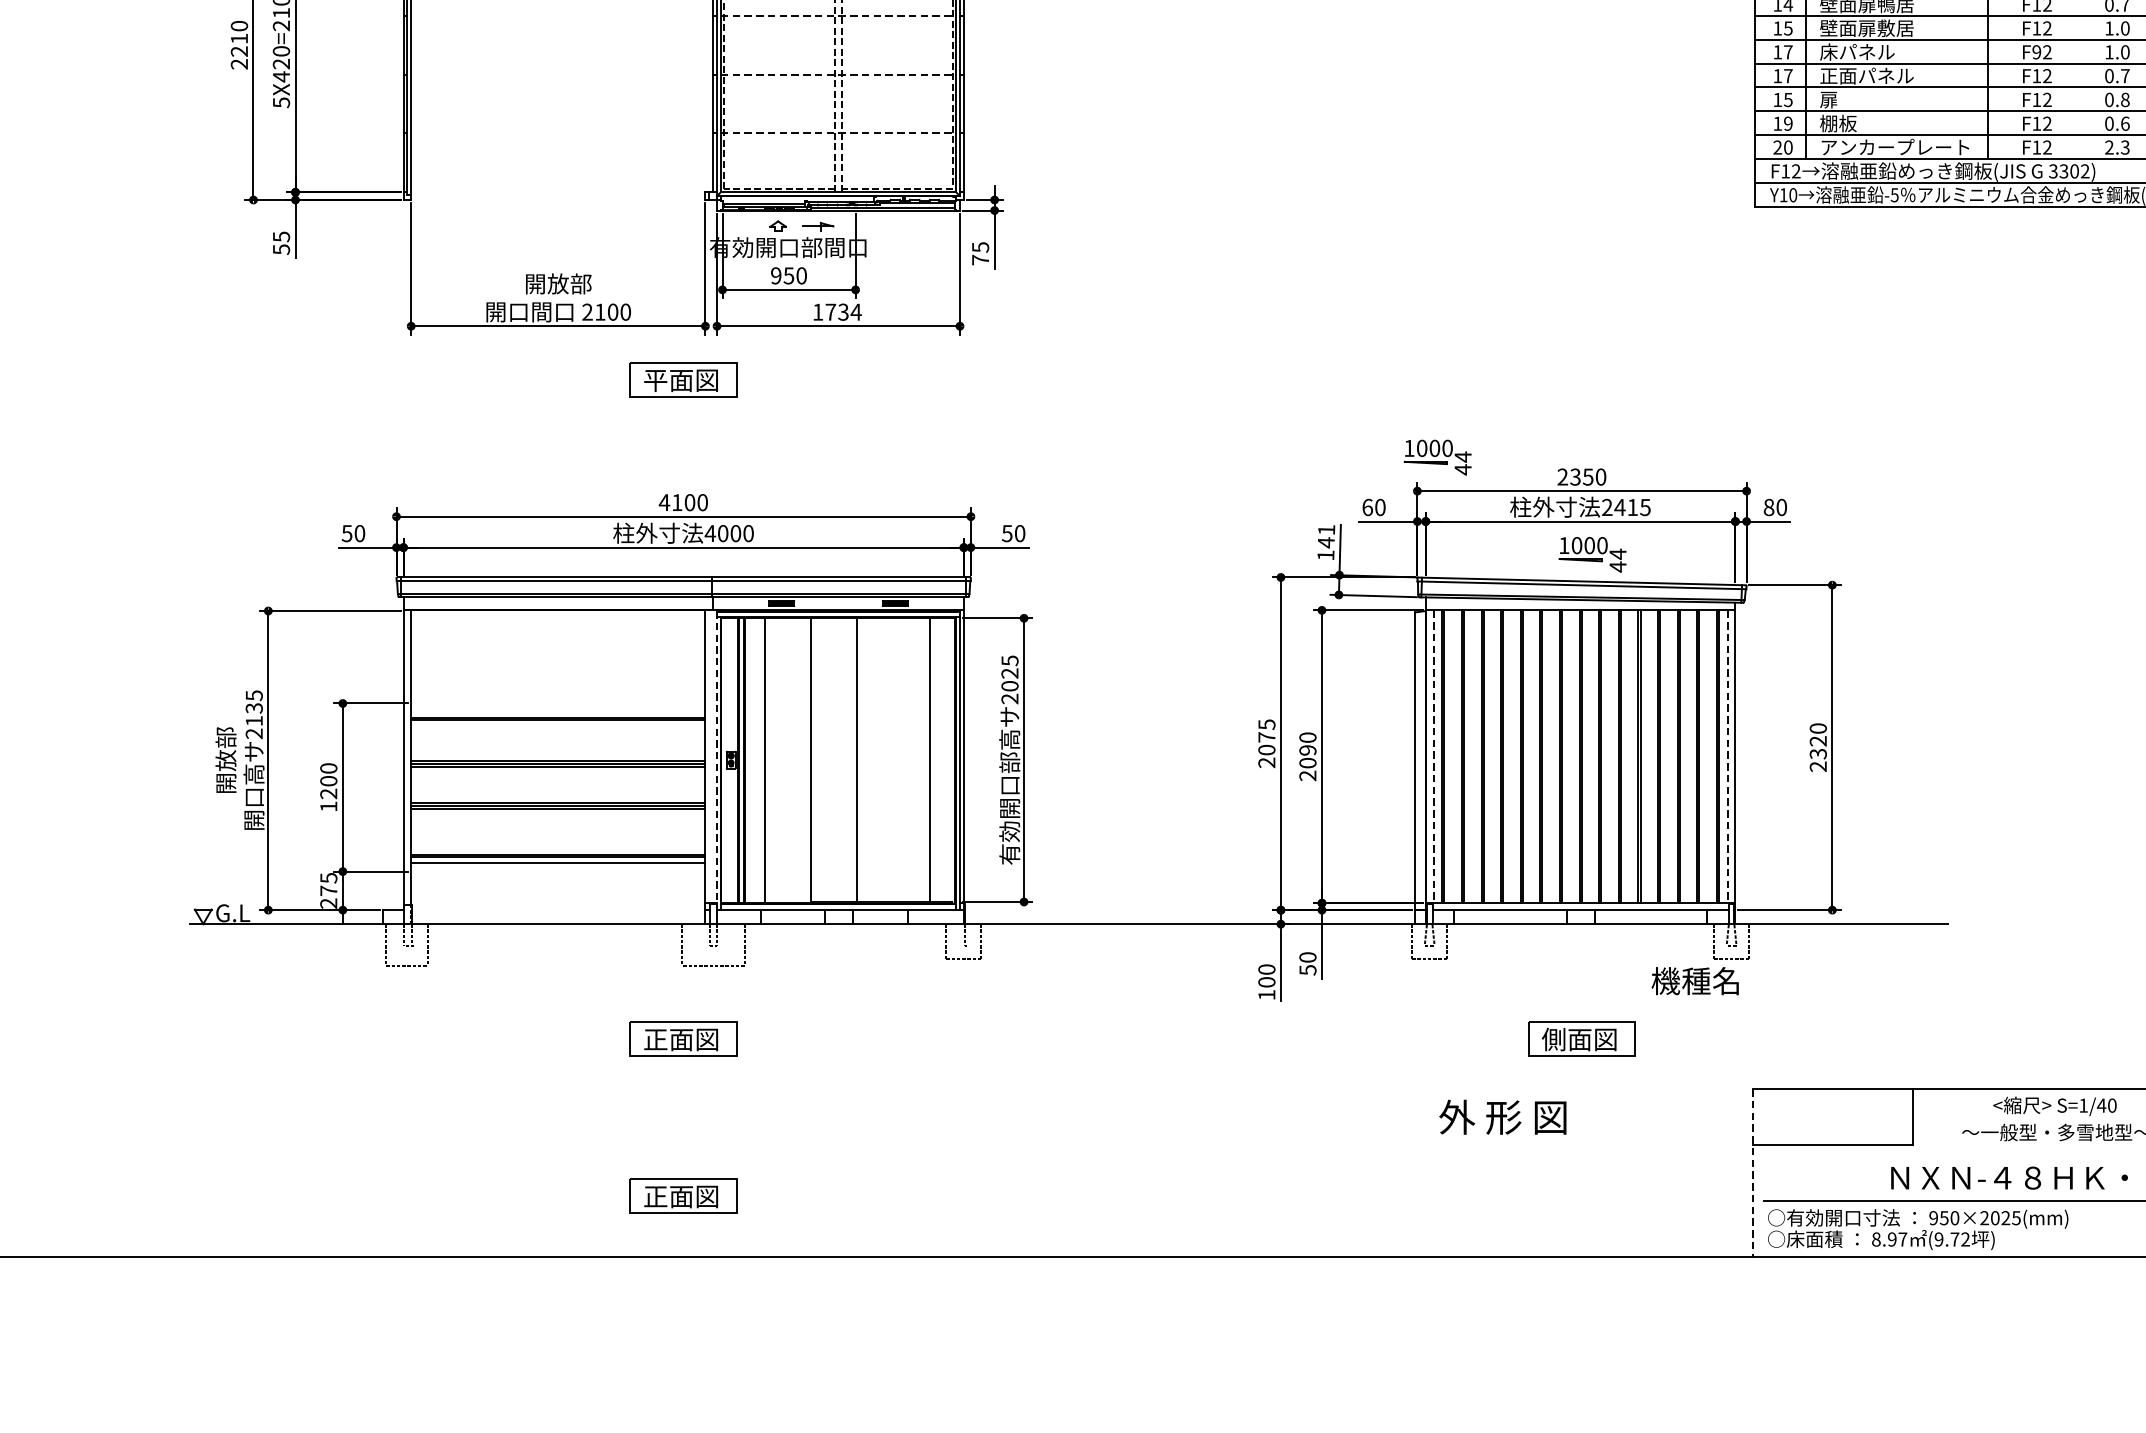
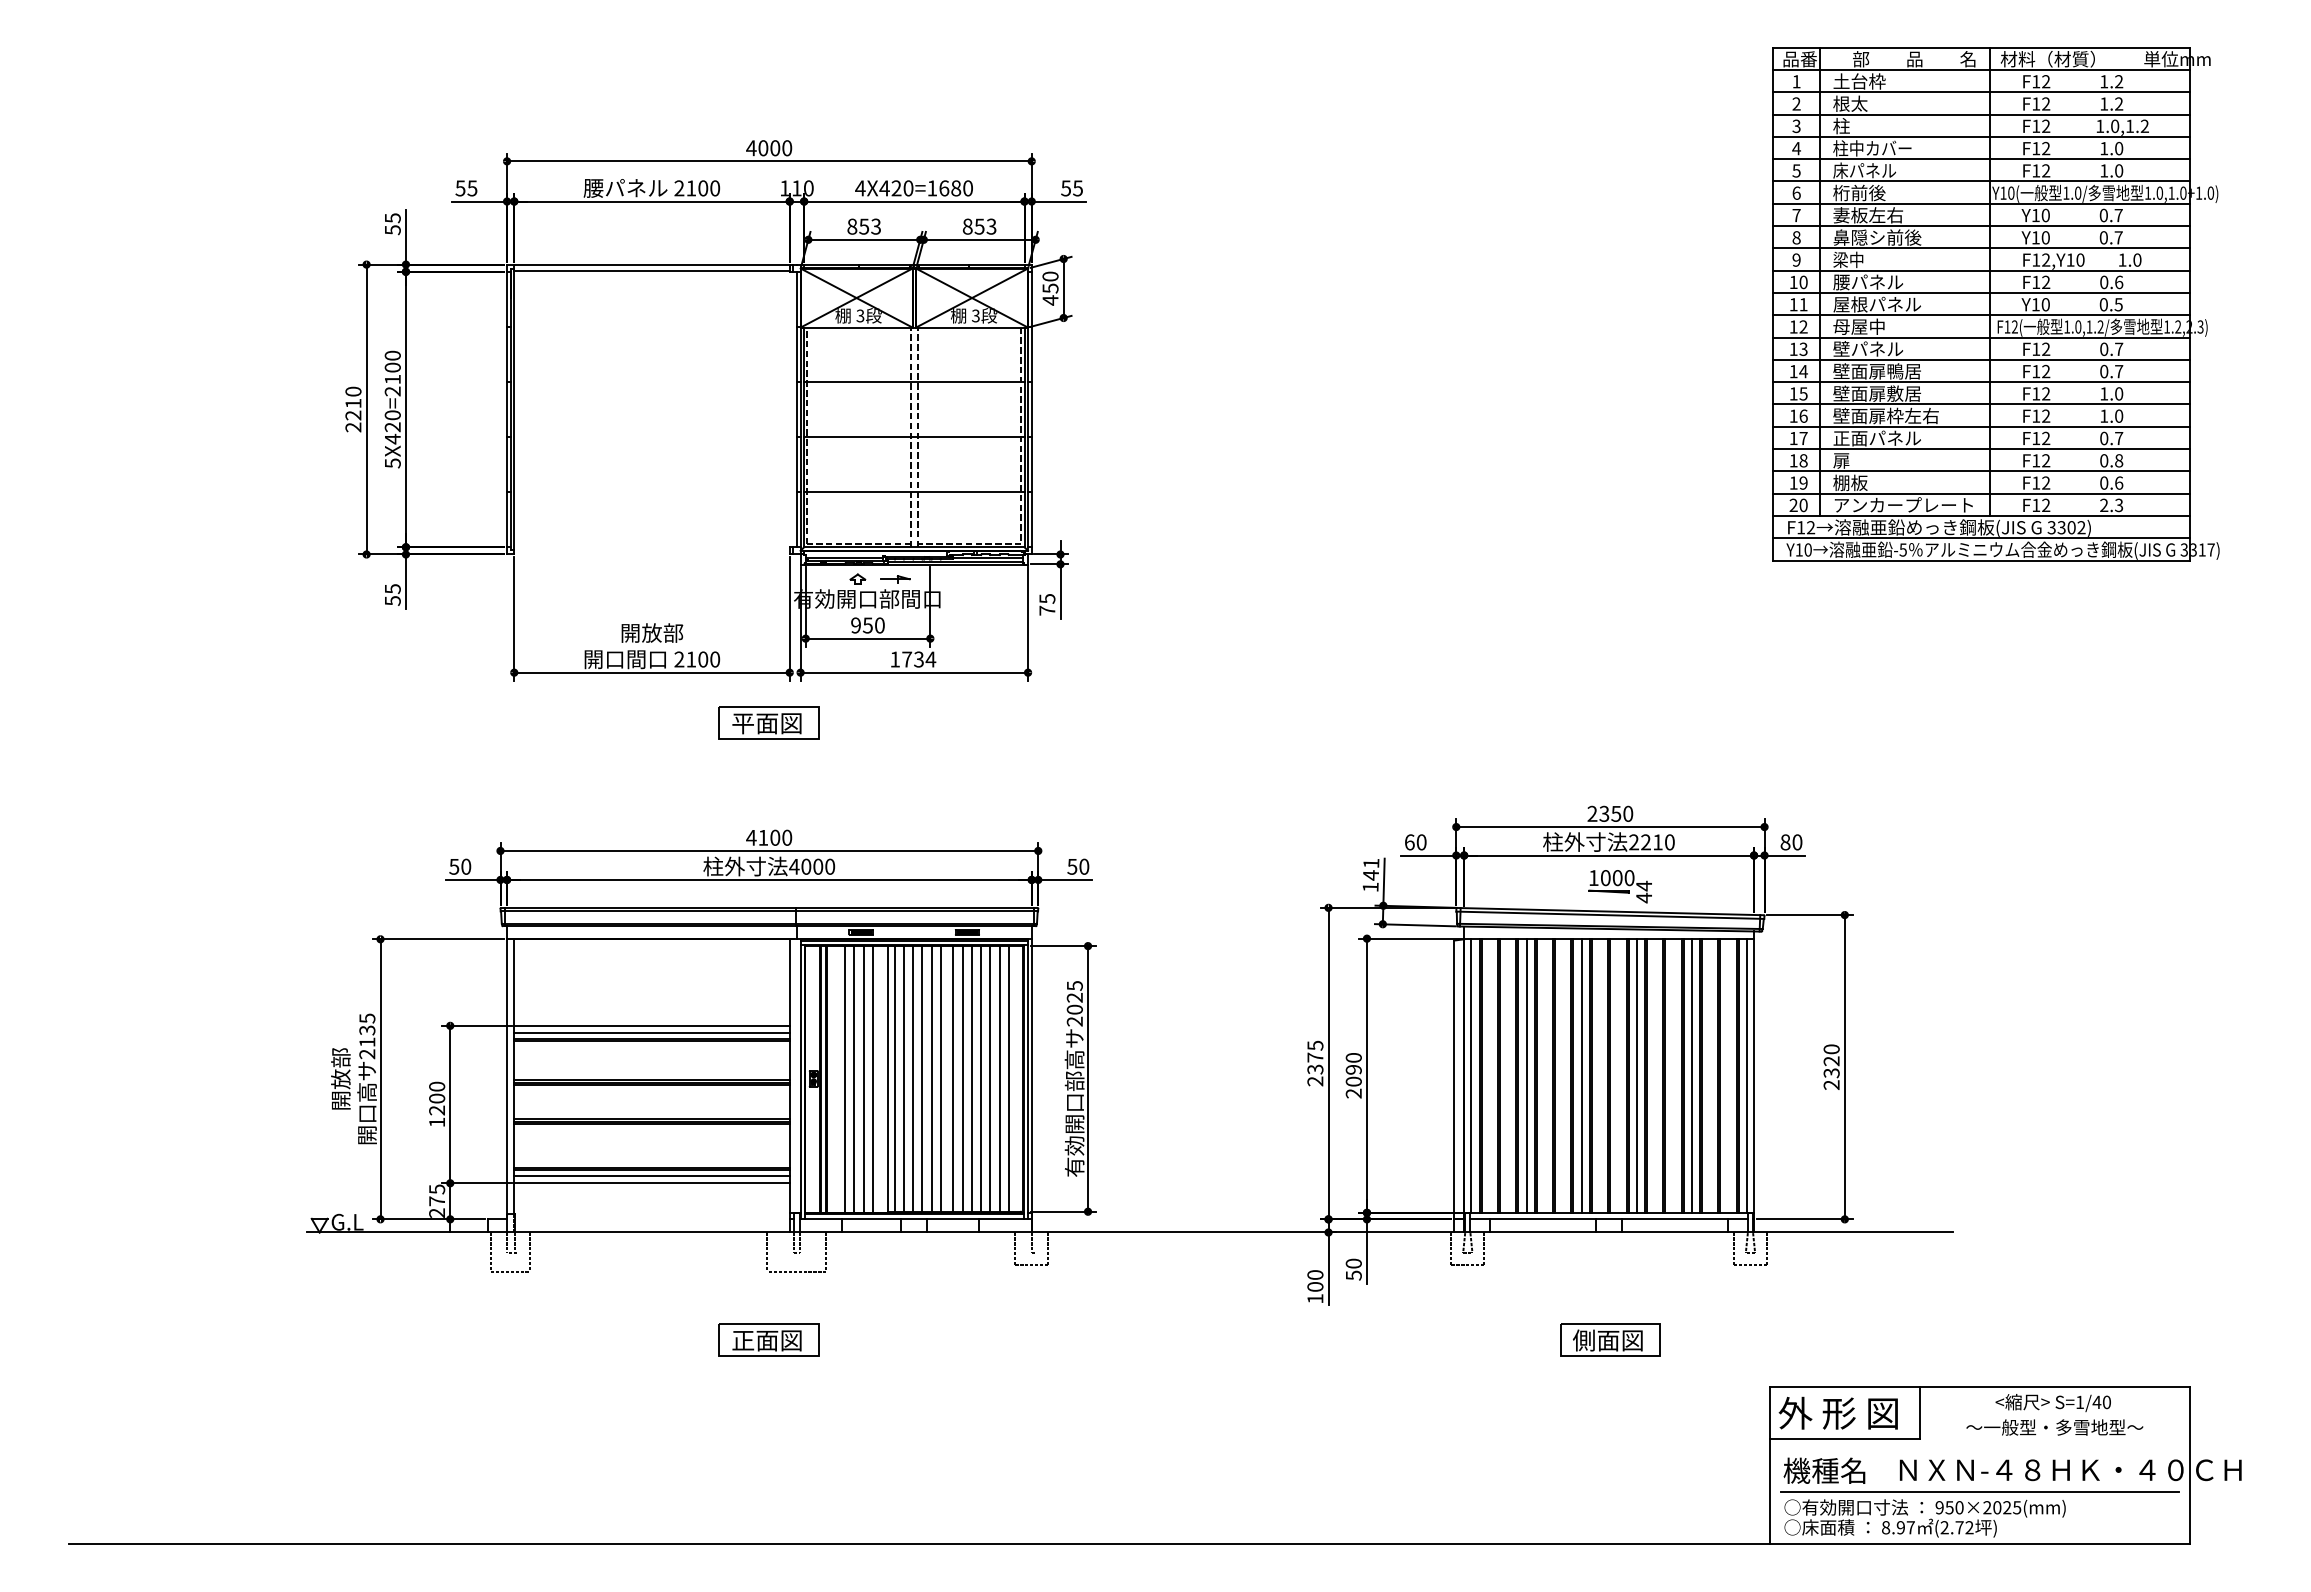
line: (838, 16) -> (914, 382), dashed -> solid
text: (1788, 51) -> (1803, 415), 17 -> 16
text: (1875, 51) -> (1885, 415), 床パネル -> 壁面扉枠左右
text: (2037, 51) -> (2036, 415), F92 -> F12
line: (838, 75) -> (914, 437), dashed -> solid
text: (1788, 99) -> (1803, 460), 15 -> 18
line: (838, 133) -> (914, 492), dashed -> solid
part: (1436, 457) -> (1474, 795), removed
text: (1632, 507) -> (1657, 842), 2415 -> 2210
line: (557, 703) -> (651, 1025), added
line: (557, 711) -> (651, 1033), added
text: (1266, 750) -> (1315, 1069), 2075 -> 2375
line: (1492, 756) -> (1526, 1075), added
line: (1551, 756) -> (1581, 1075), added
line: (1609, 756) -> (1636, 1075), added
line: (1668, 756) -> (1691, 1075), added
line: (1433, 757) -> (1471, 1076), dashed -> solid
line: (1727, 757) -> (1746, 1076), dashed -> solid
line: (817, 759) -> (894, 1078), added
line: (828, 759) -> (904, 1078), added
line: (837, 759) -> (913, 1078), added
line: (847, 759) -> (922, 1078), added
line: (866, 759) -> (940, 1078), added
line: (879, 759) -> (952, 1078), added
line: (889, 759) -> (962, 1078), added
line: (900, 759) -> (972, 1078), added
line: (910, 759) -> (981, 1078), added
line: (919, 759) -> (990, 1078), added
line: (939, 759) -> (1008, 1078), added
line: (716, 760) -> (800, 1079), dashed -> solid
line: (774, 760) -> (854, 1079), added
line: (784, 760) -> (863, 1079), added
line: (793, 760) -> (872, 1079), added
line: (557, 871) -> (651, 1183), added
text: (1695, 980) -> (1824, 1470), moved
text: (1501, 1116) -> (1837, 1412), moved
line: (1752, 1173) -> (1770, 1465), dashed -> solid
part: (682, 1195) -> (768, 1486), removed
text: (1938, 1239) -> (1944, 1527), (9.72 -> (2.72

